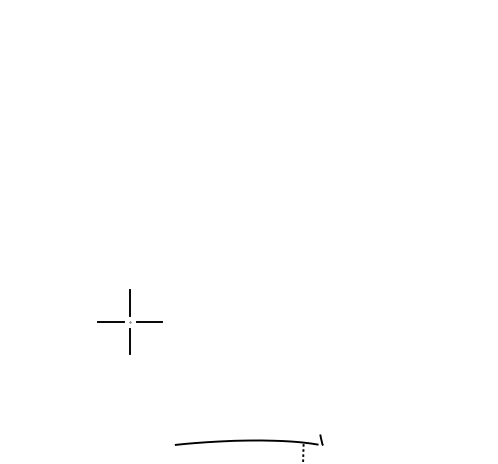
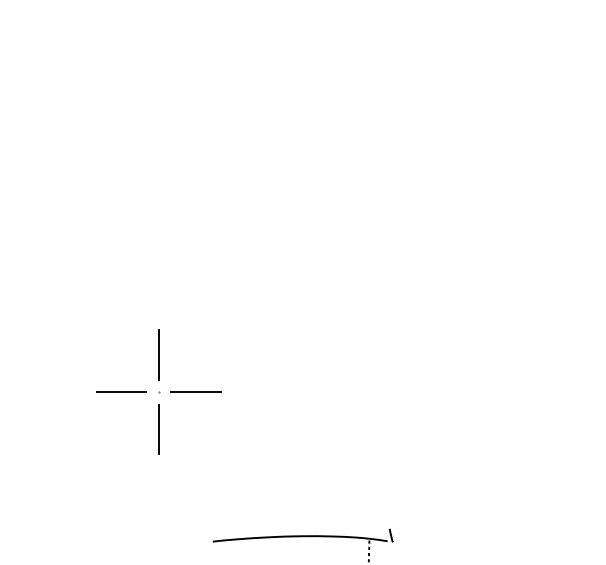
part: (130, 322) -> (158, 392), size x1.6

